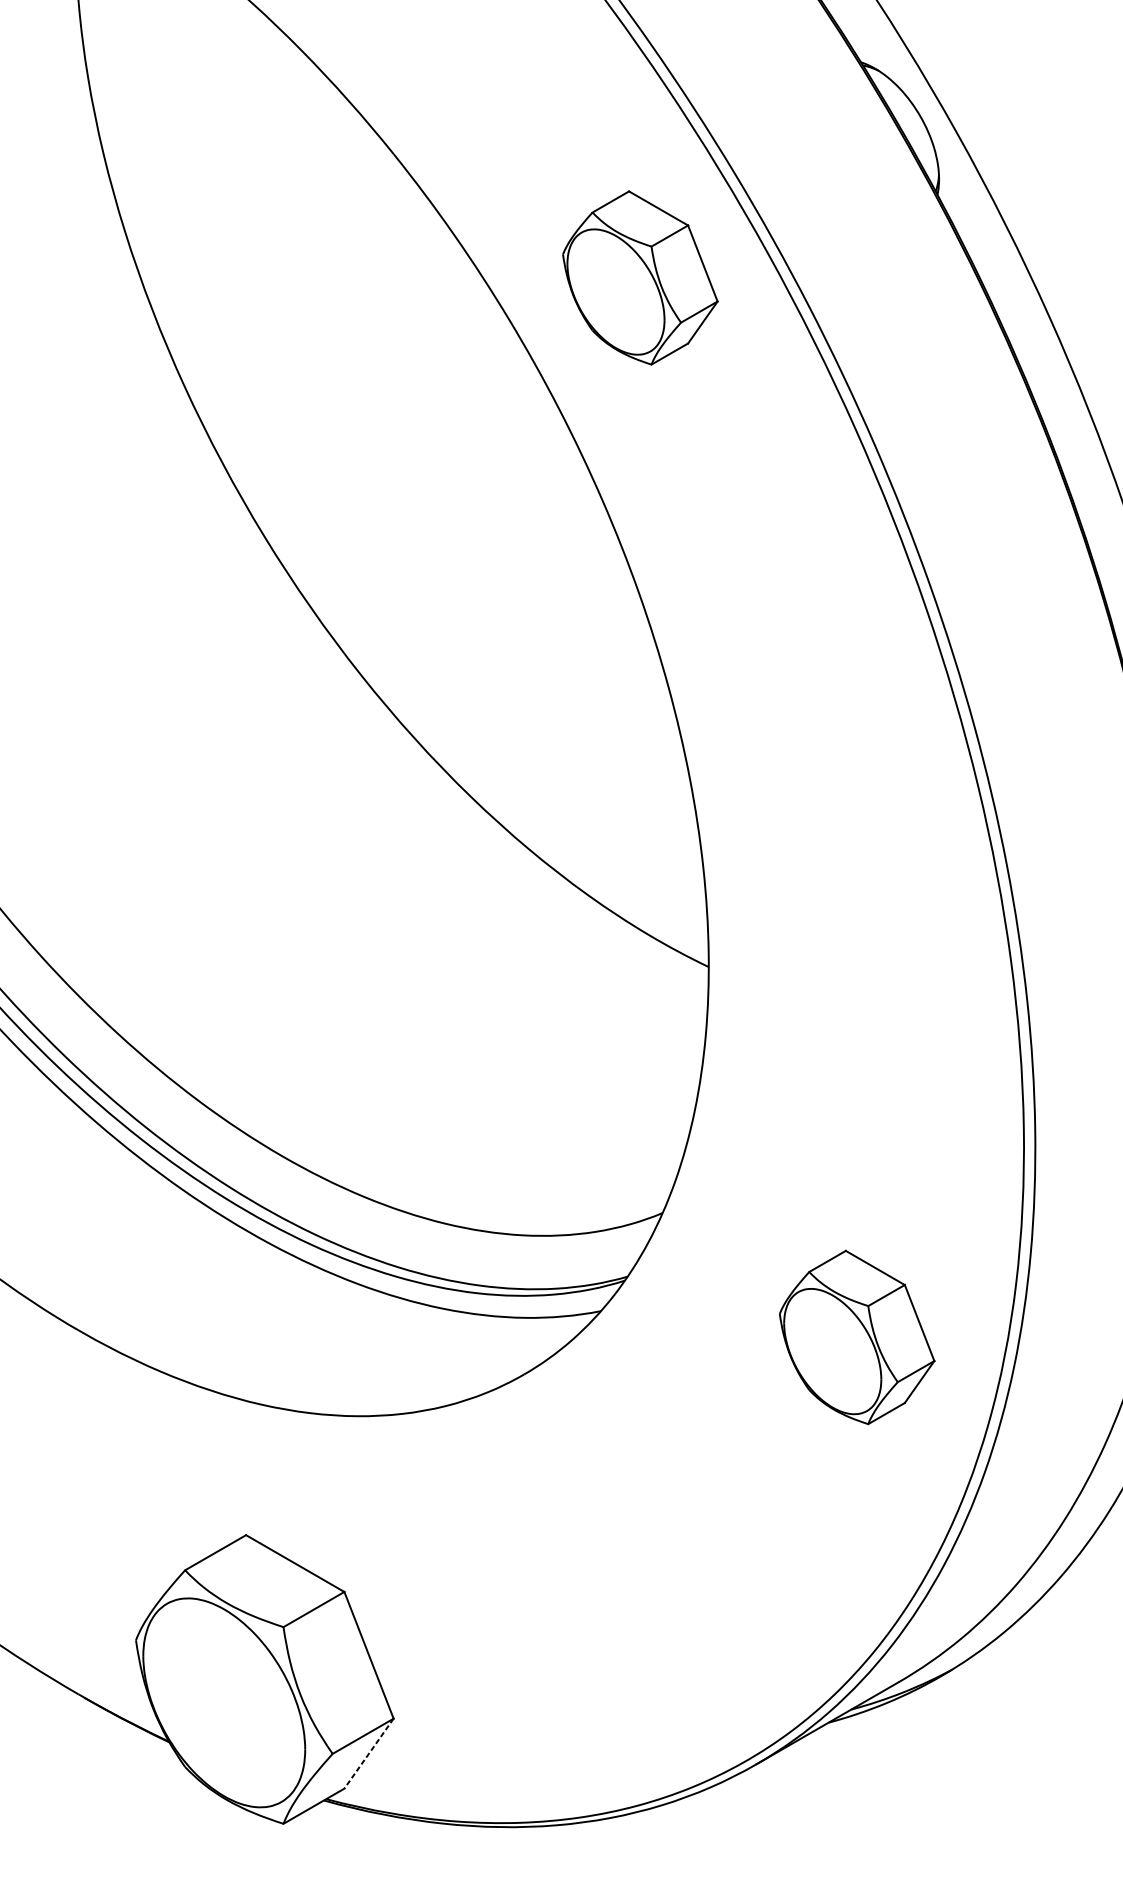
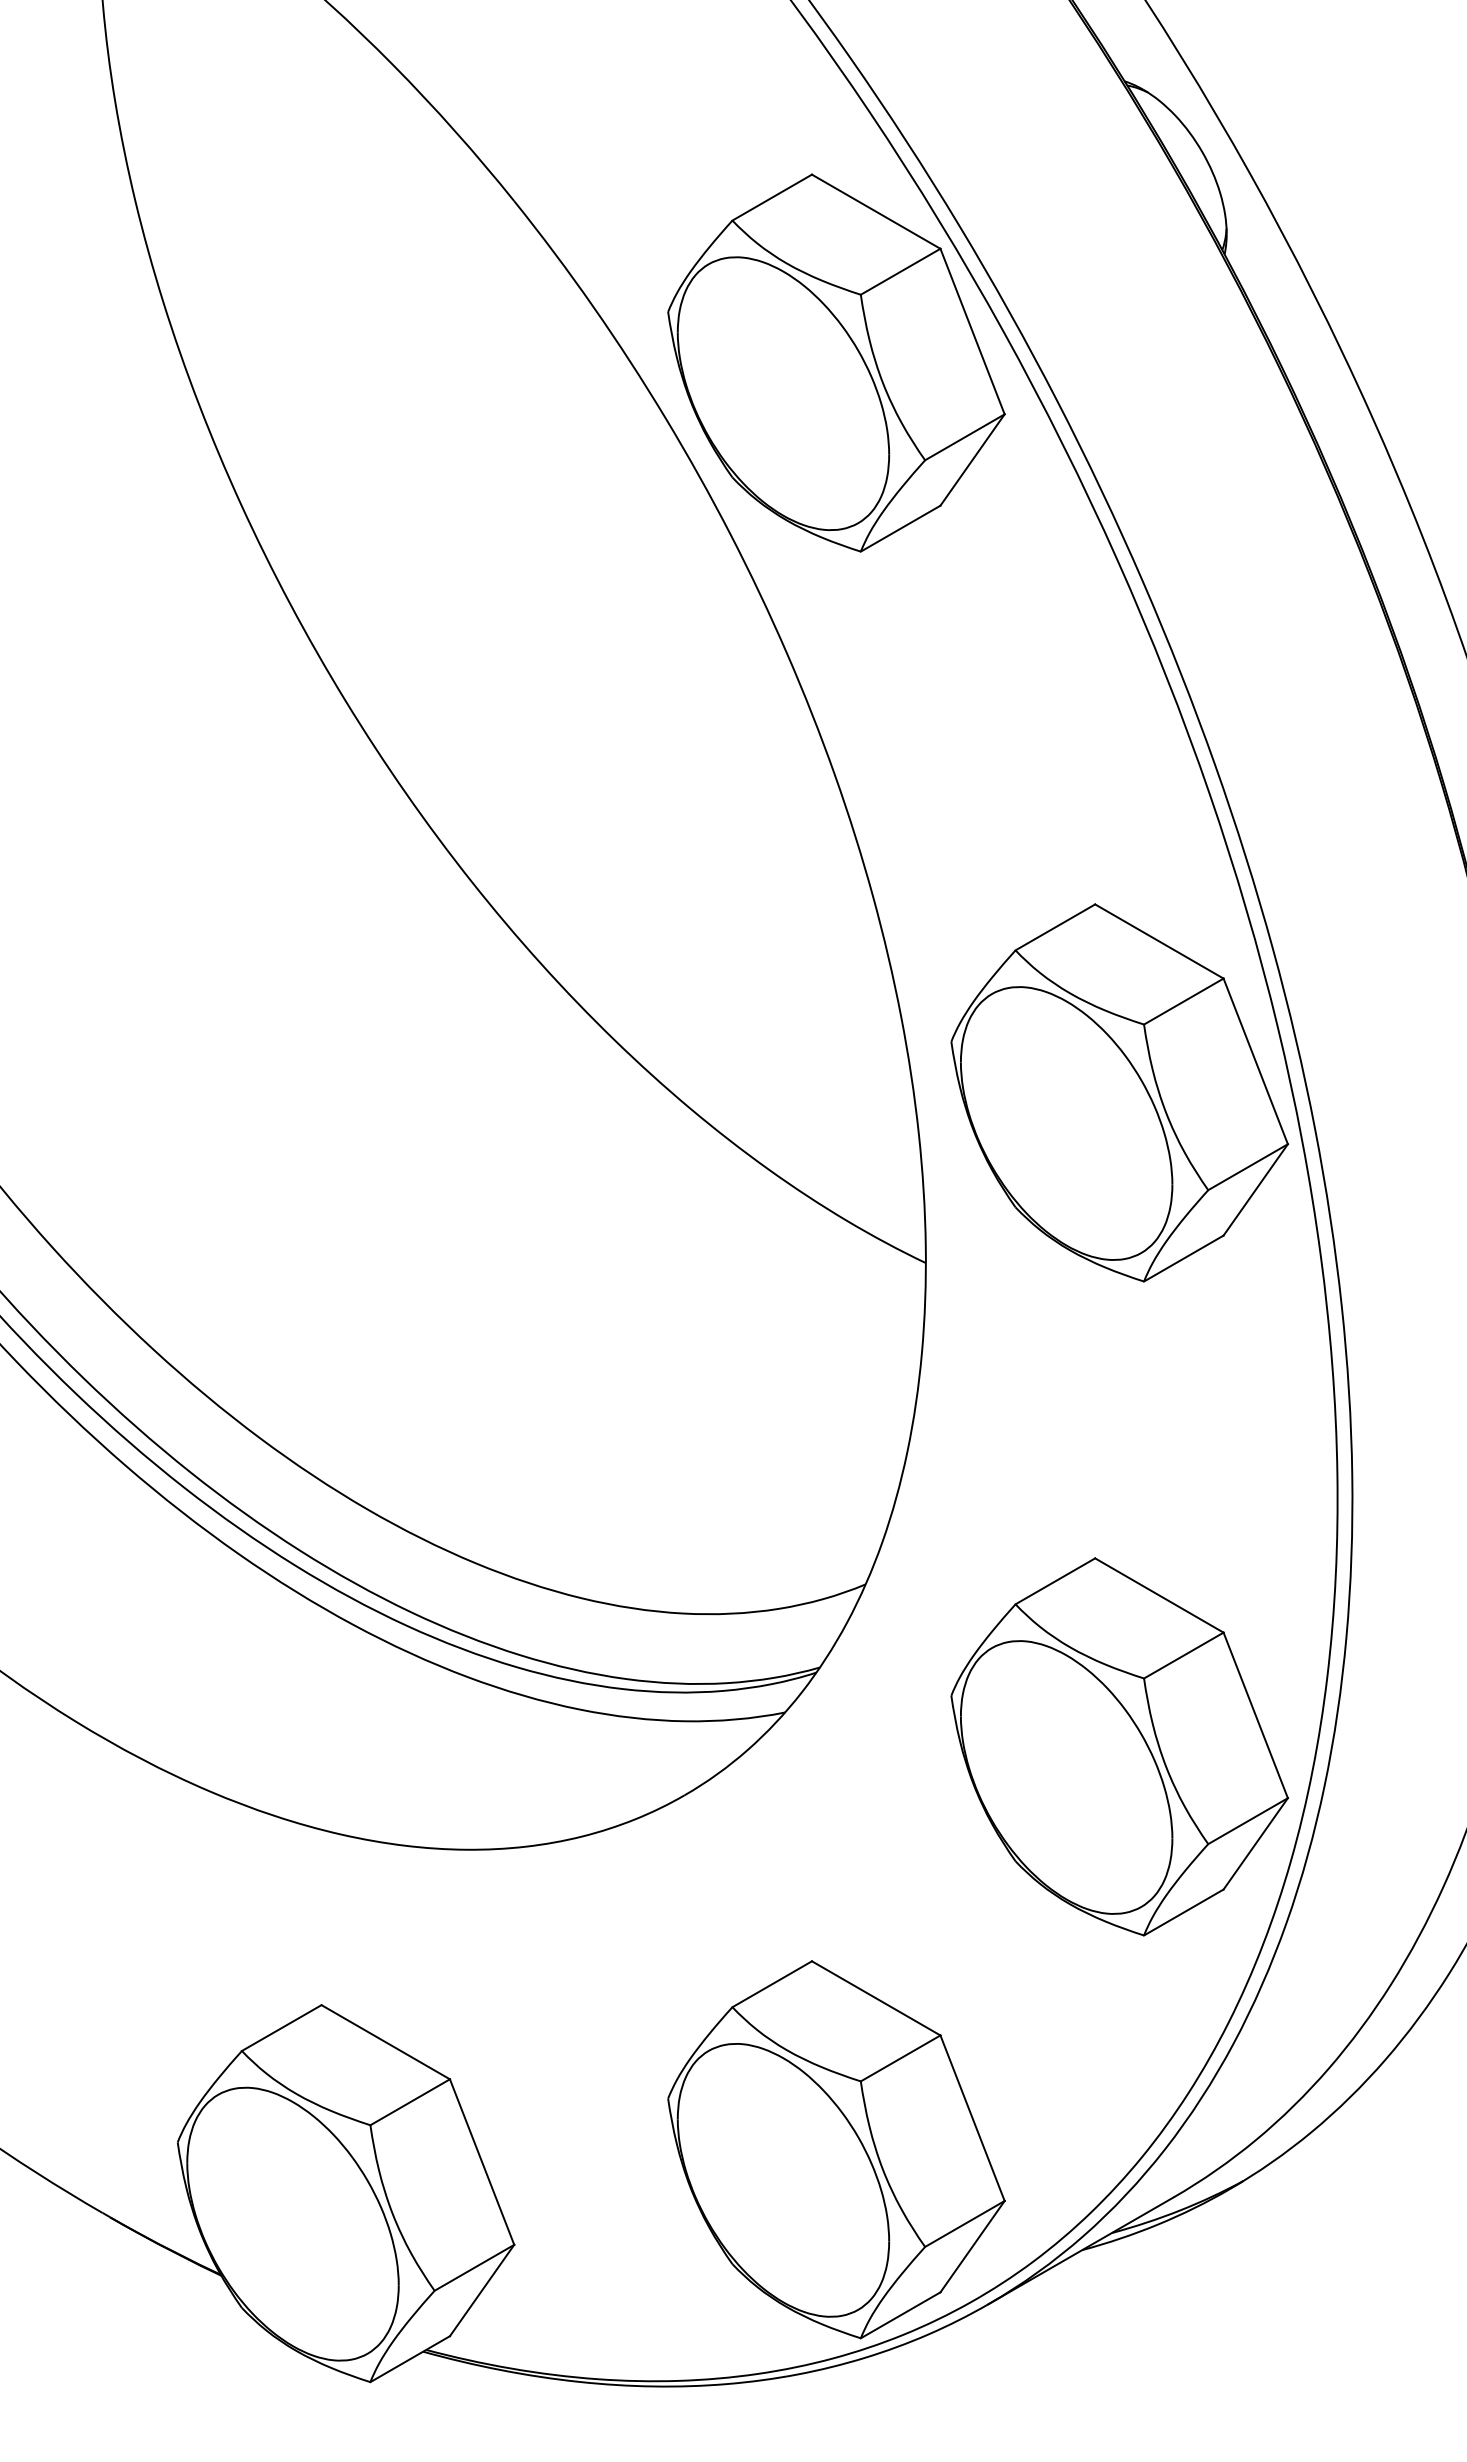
part: (640, 277) -> (836, 362), size x1.67
part: (857, 836) -> (1119, 1092), added
part: (857, 1337) -> (1119, 1746), size x1.67
part: (640, 1645) -> (836, 2149), added
line: (369, 1753) -> (482, 2290), dashed -> solid

